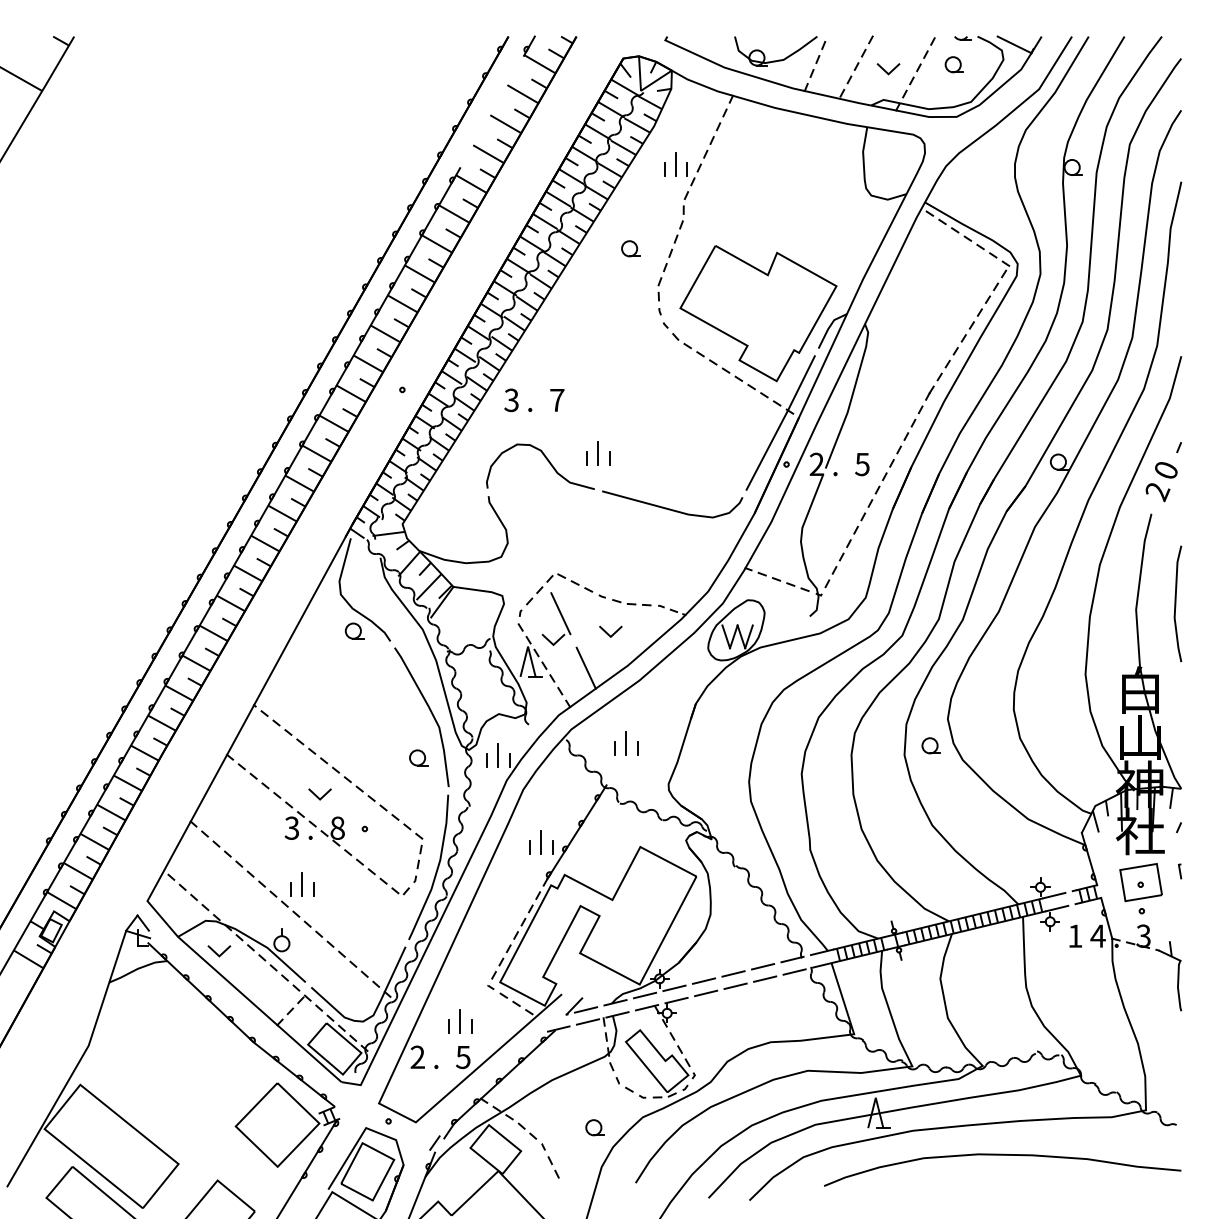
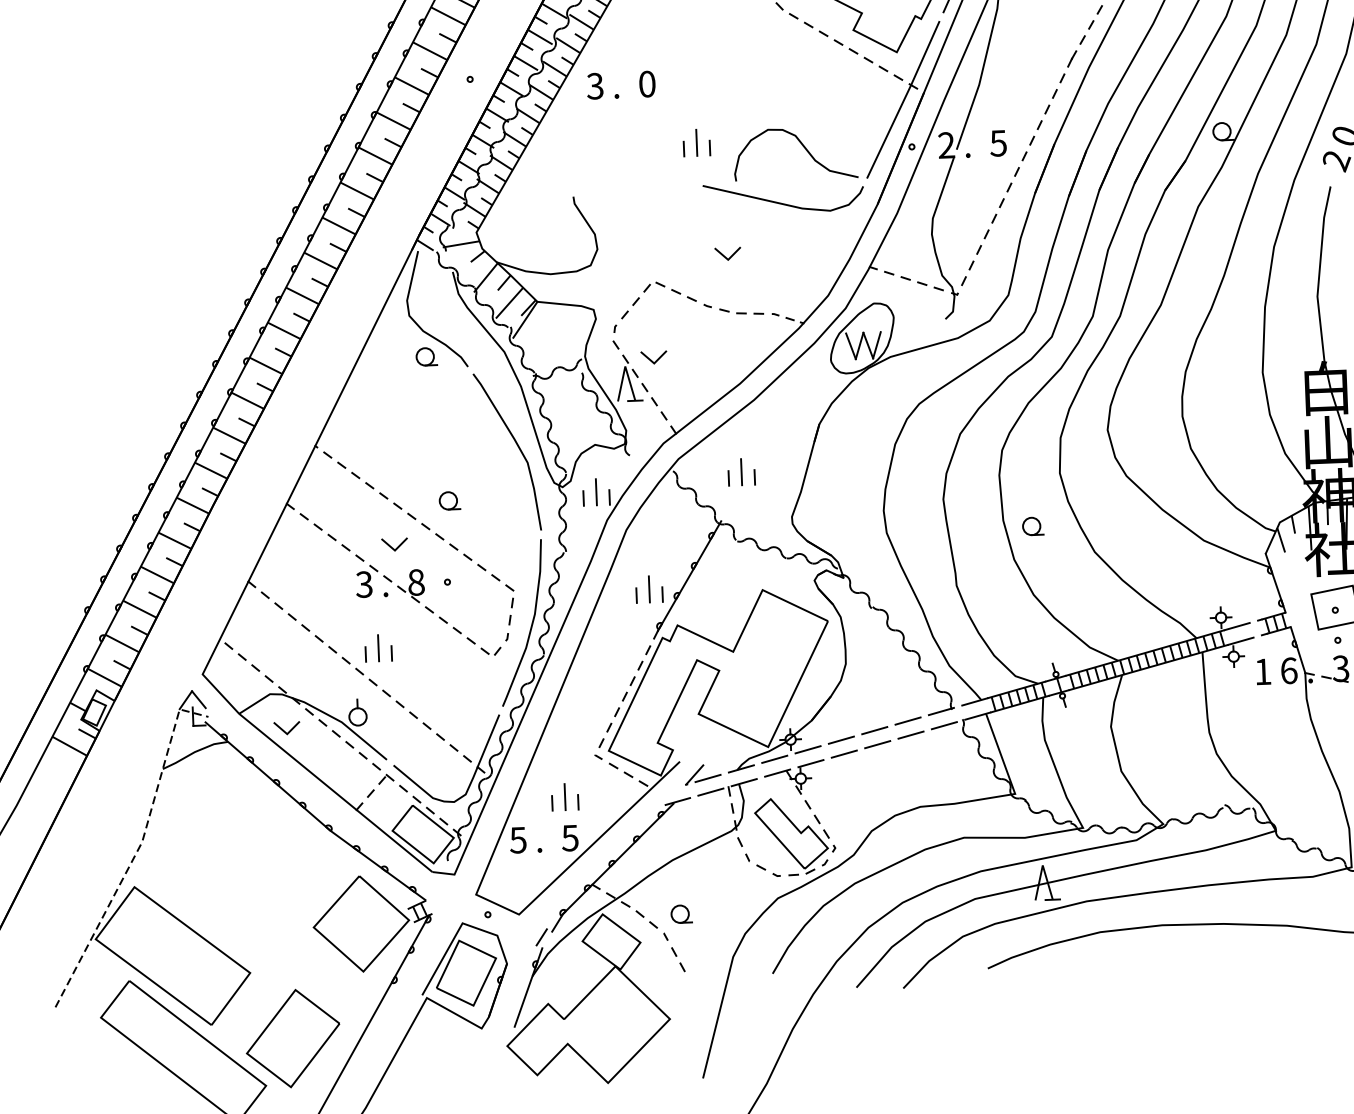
text: (557, 400) -> (647, 84), 7 -> 0
curve: (547, 461) -> (803, 147), moved
line: (560, 613) -> (660, 327), removed
line: (608, 633) -> (725, 256), moved
line: (585, 667) -> (691, 387), removed
part: (930, 745) -> (1032, 526), moved
part: (418, 757) -> (449, 500), moved
text: (1097, 935) -> (1288, 670), 4 -> 6
line: (85, 1051) -> (138, 848), solid -> dashed
text: (417, 1057) -> (517, 840), 2 -> 5
part: (594, 1127) -> (680, 913), moved

